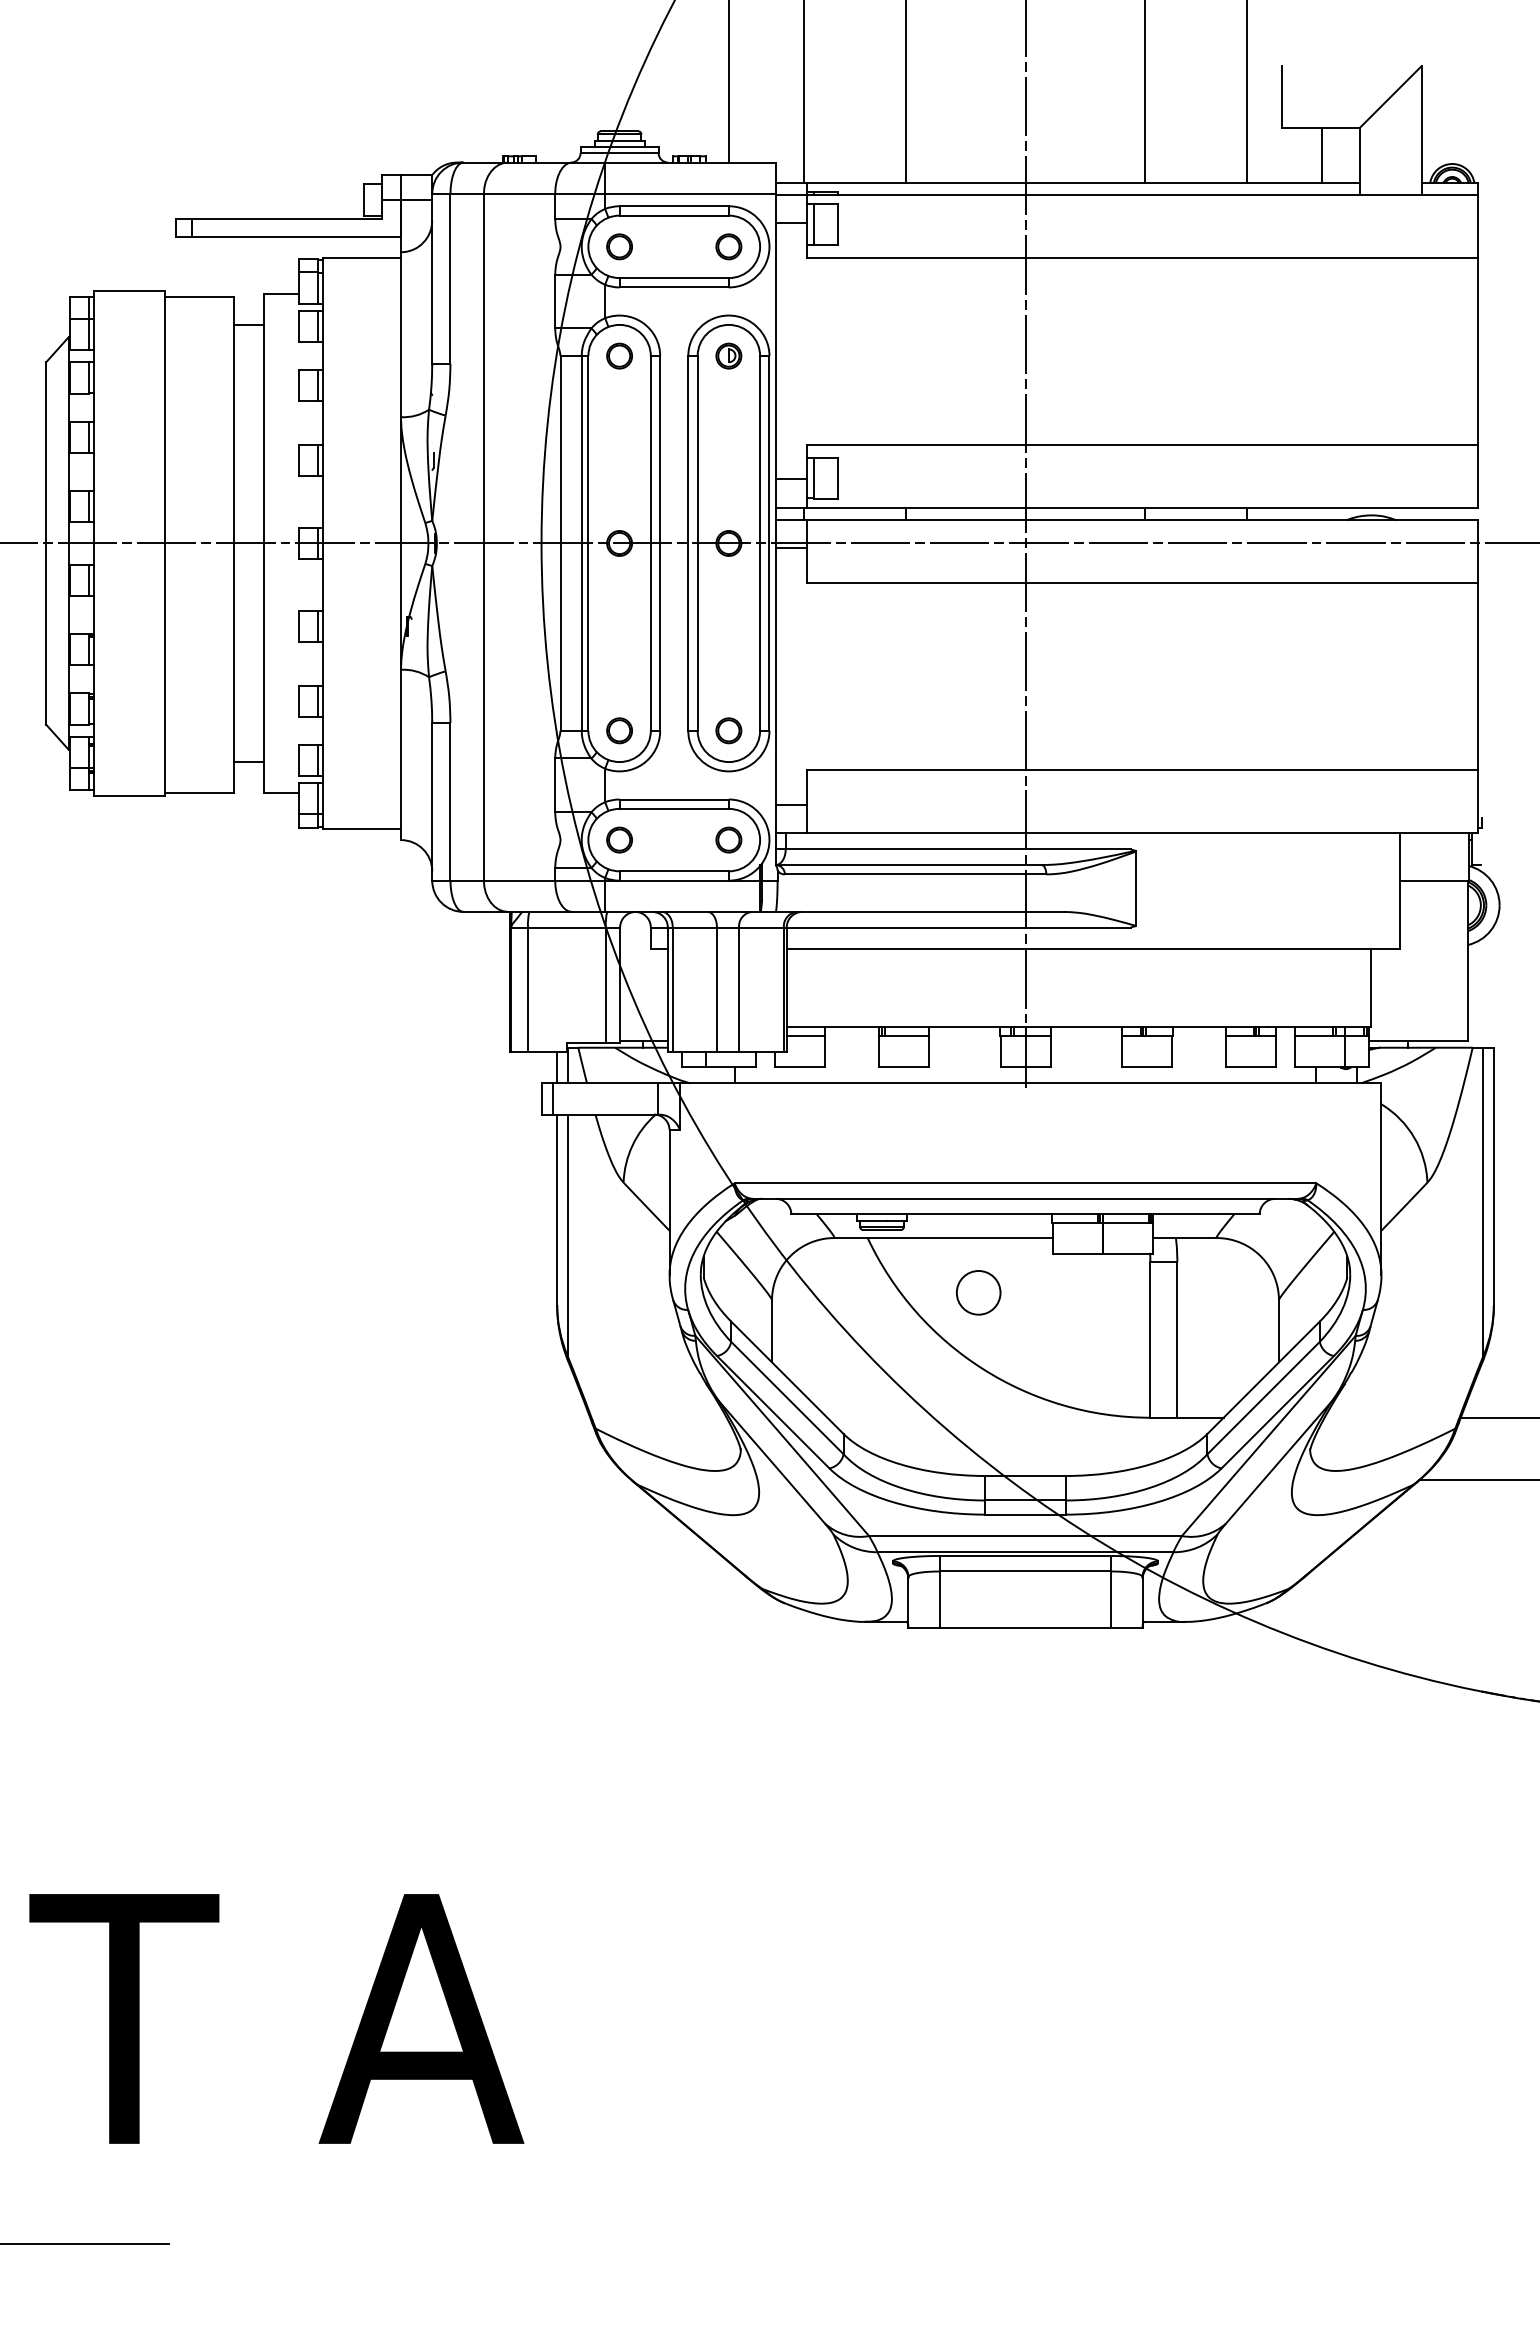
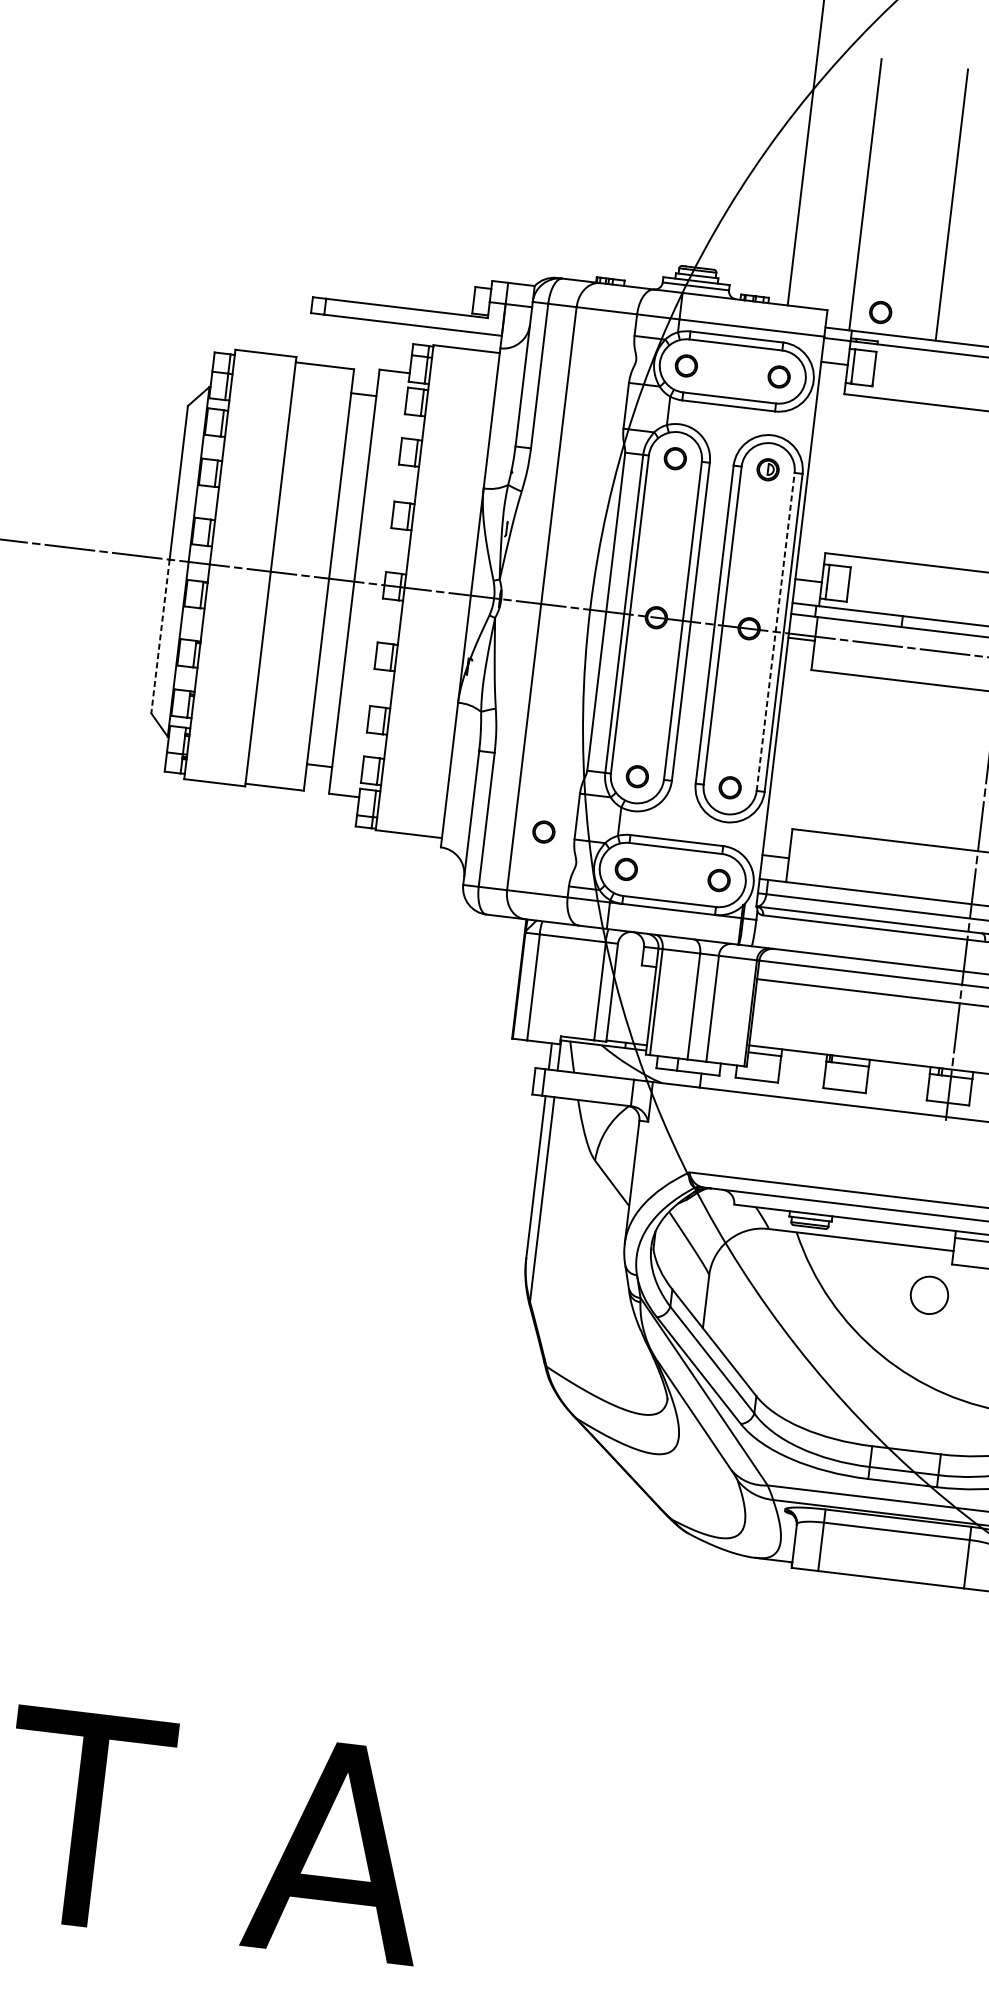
part: (837, 157) -> (880, 312), added
line: (760, 542) -> (776, 631), solid -> dashed
line: (46, 634) -> (160, 636), solid -> dashed
part: (518, 807) -> (543, 831), added
circle: (978, 1292) -> (929, 1295), moved

